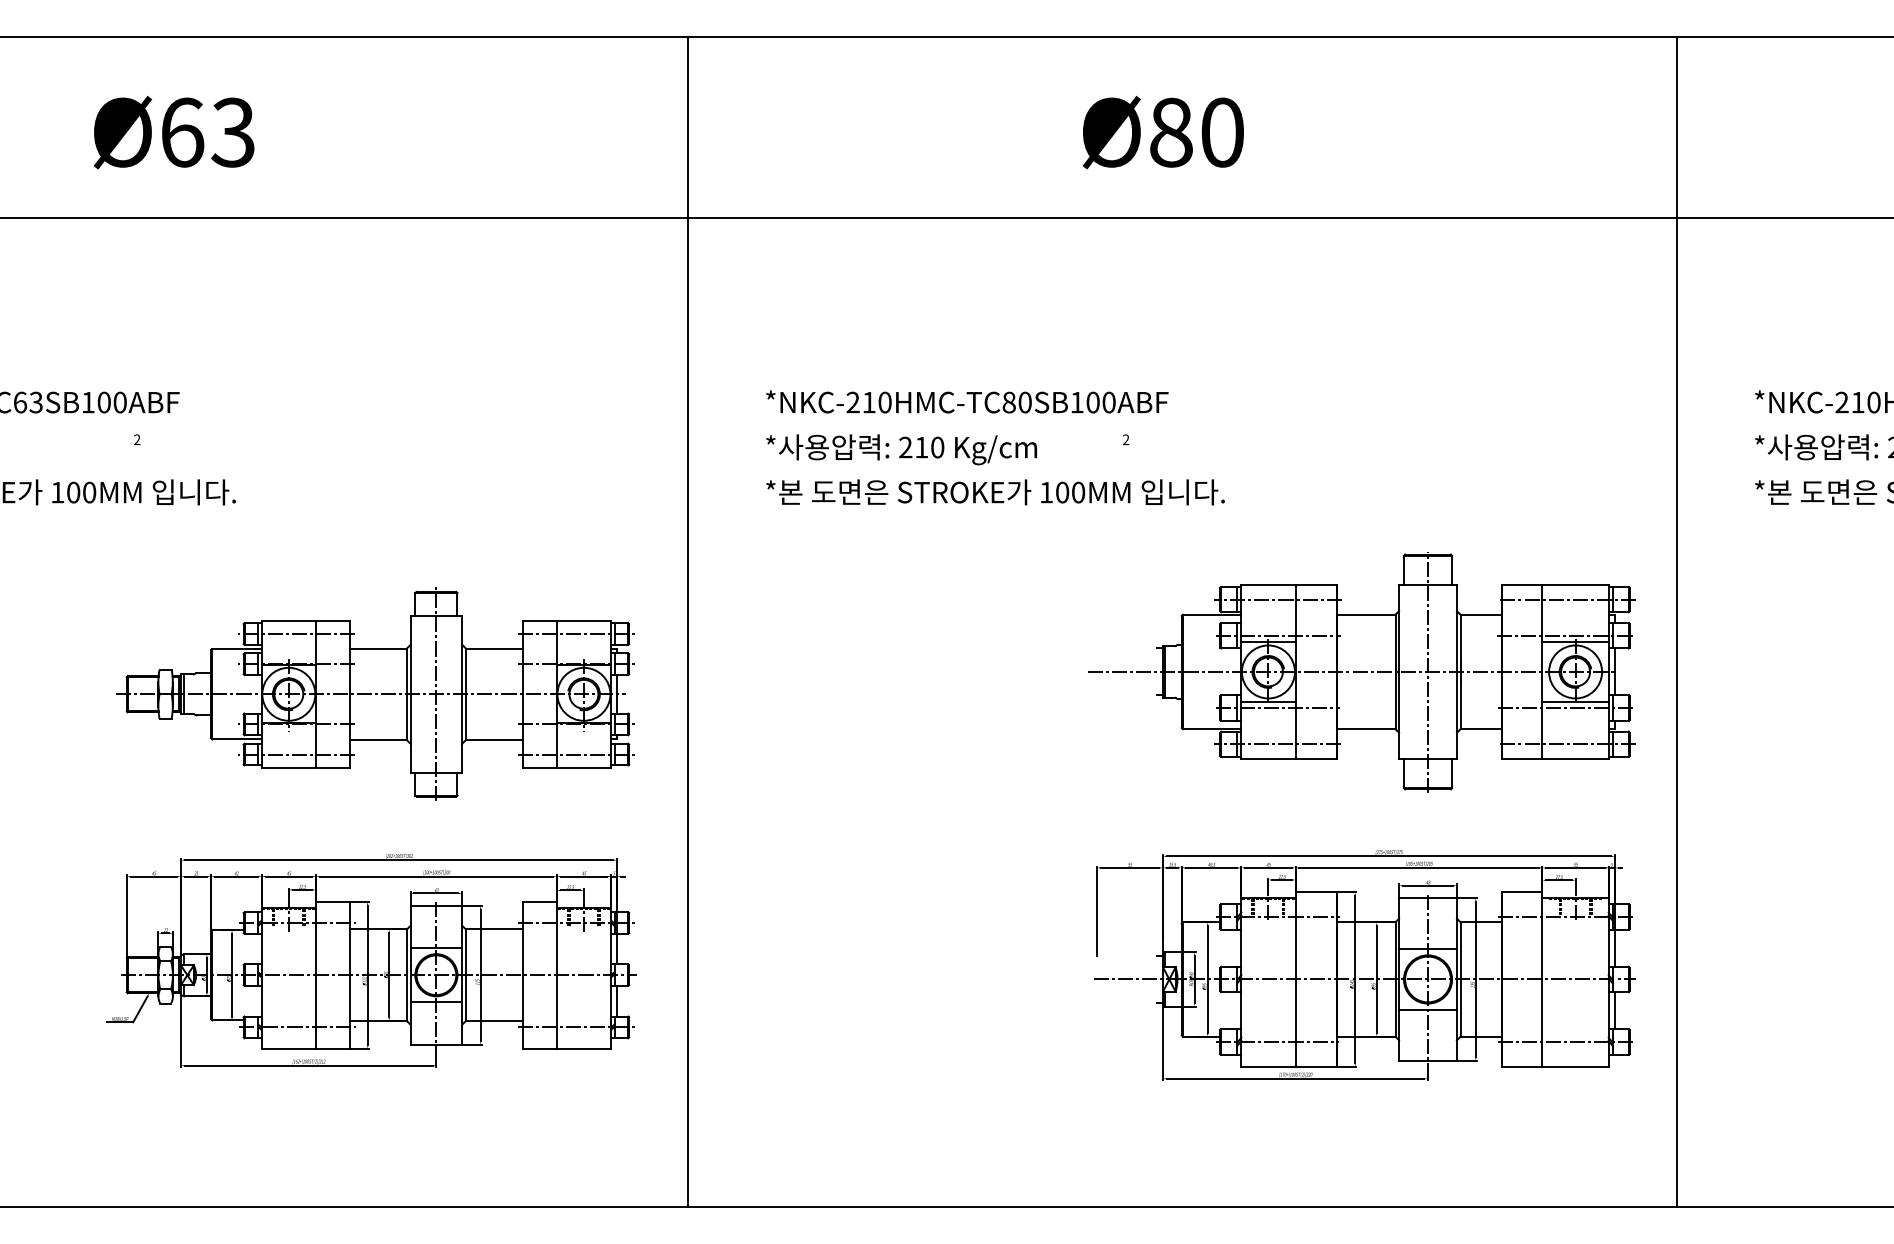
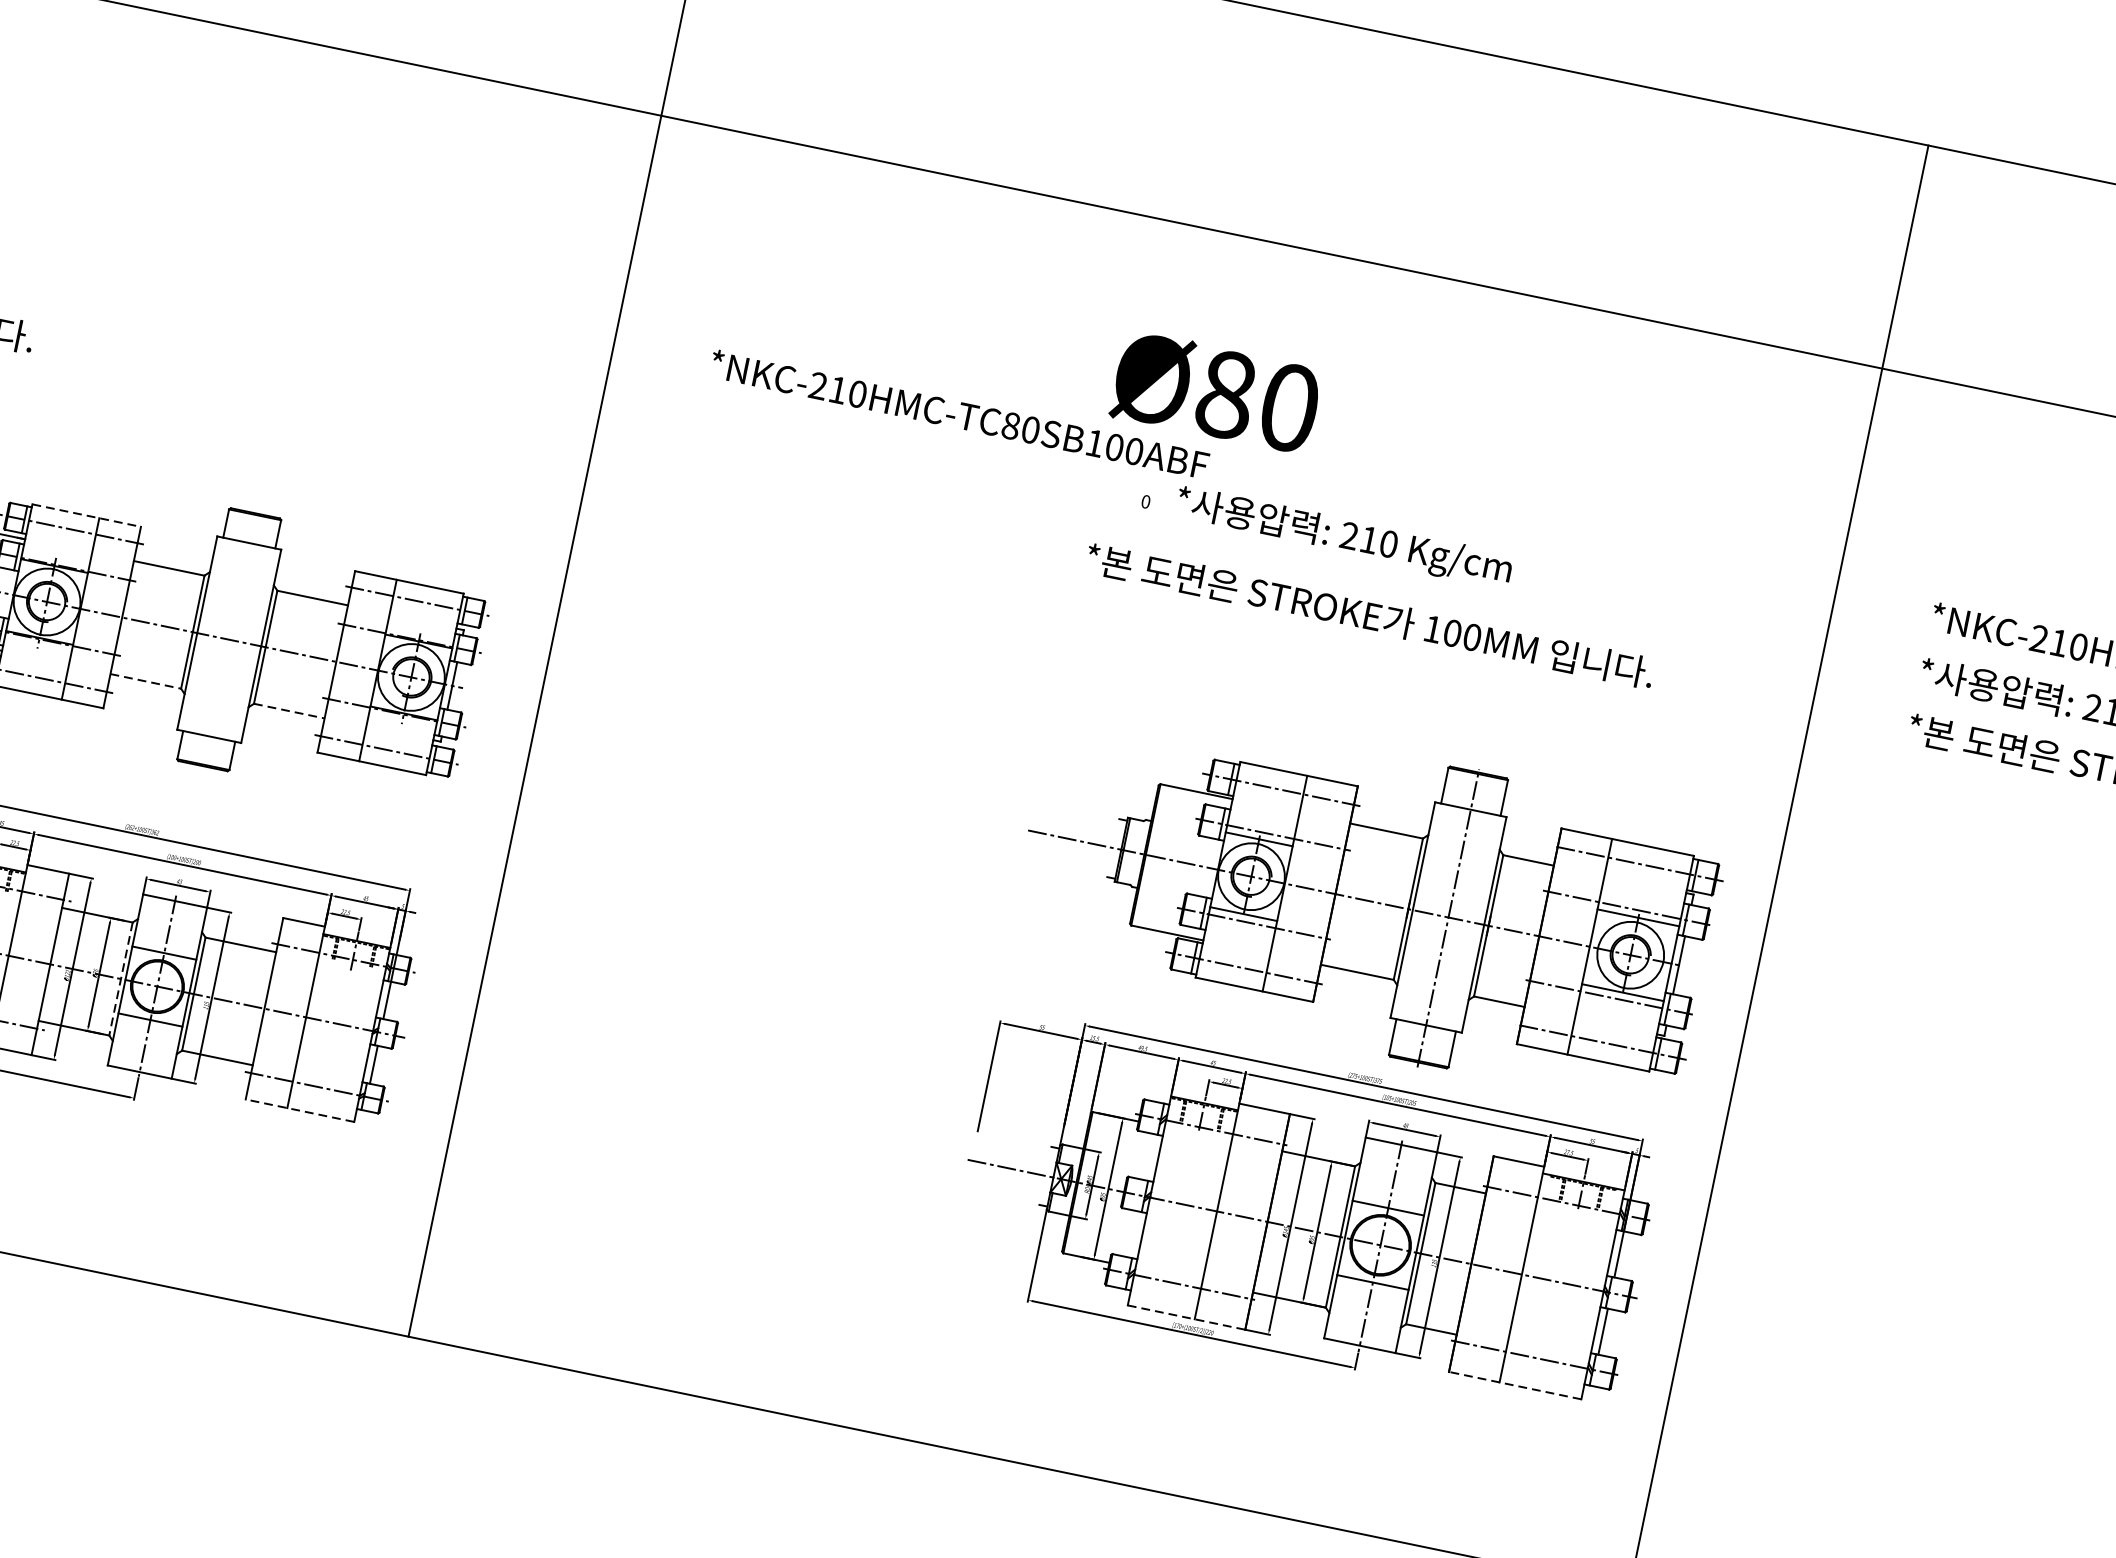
text: (1162, 132) -> (1215, 392), moved
text: (1126, 439) -> (1146, 501), 2 -> 0
text: (901, 449) -> (1343, 537), moved
text: (995, 492) -> (1369, 616), moved
line: (305, 620) -> (86, 515), solid -> dashed
part: (1361, 672) -> (1366, 901), moved
line: (436, 693) -> (229, 638), removed
line: (378, 740) -> (145, 681), solid -> dashed
line: (494, 740) -> (289, 711), solid -> dashed
line: (406, 975) -> (120, 979), solid -> dashed
line: (567, 1048) -> (300, 1110), solid -> dashed
line: (1288, 1066) -> (1186, 1317), solid -> dashed
line: (1555, 1066) -> (1515, 1385), solid -> dashed

